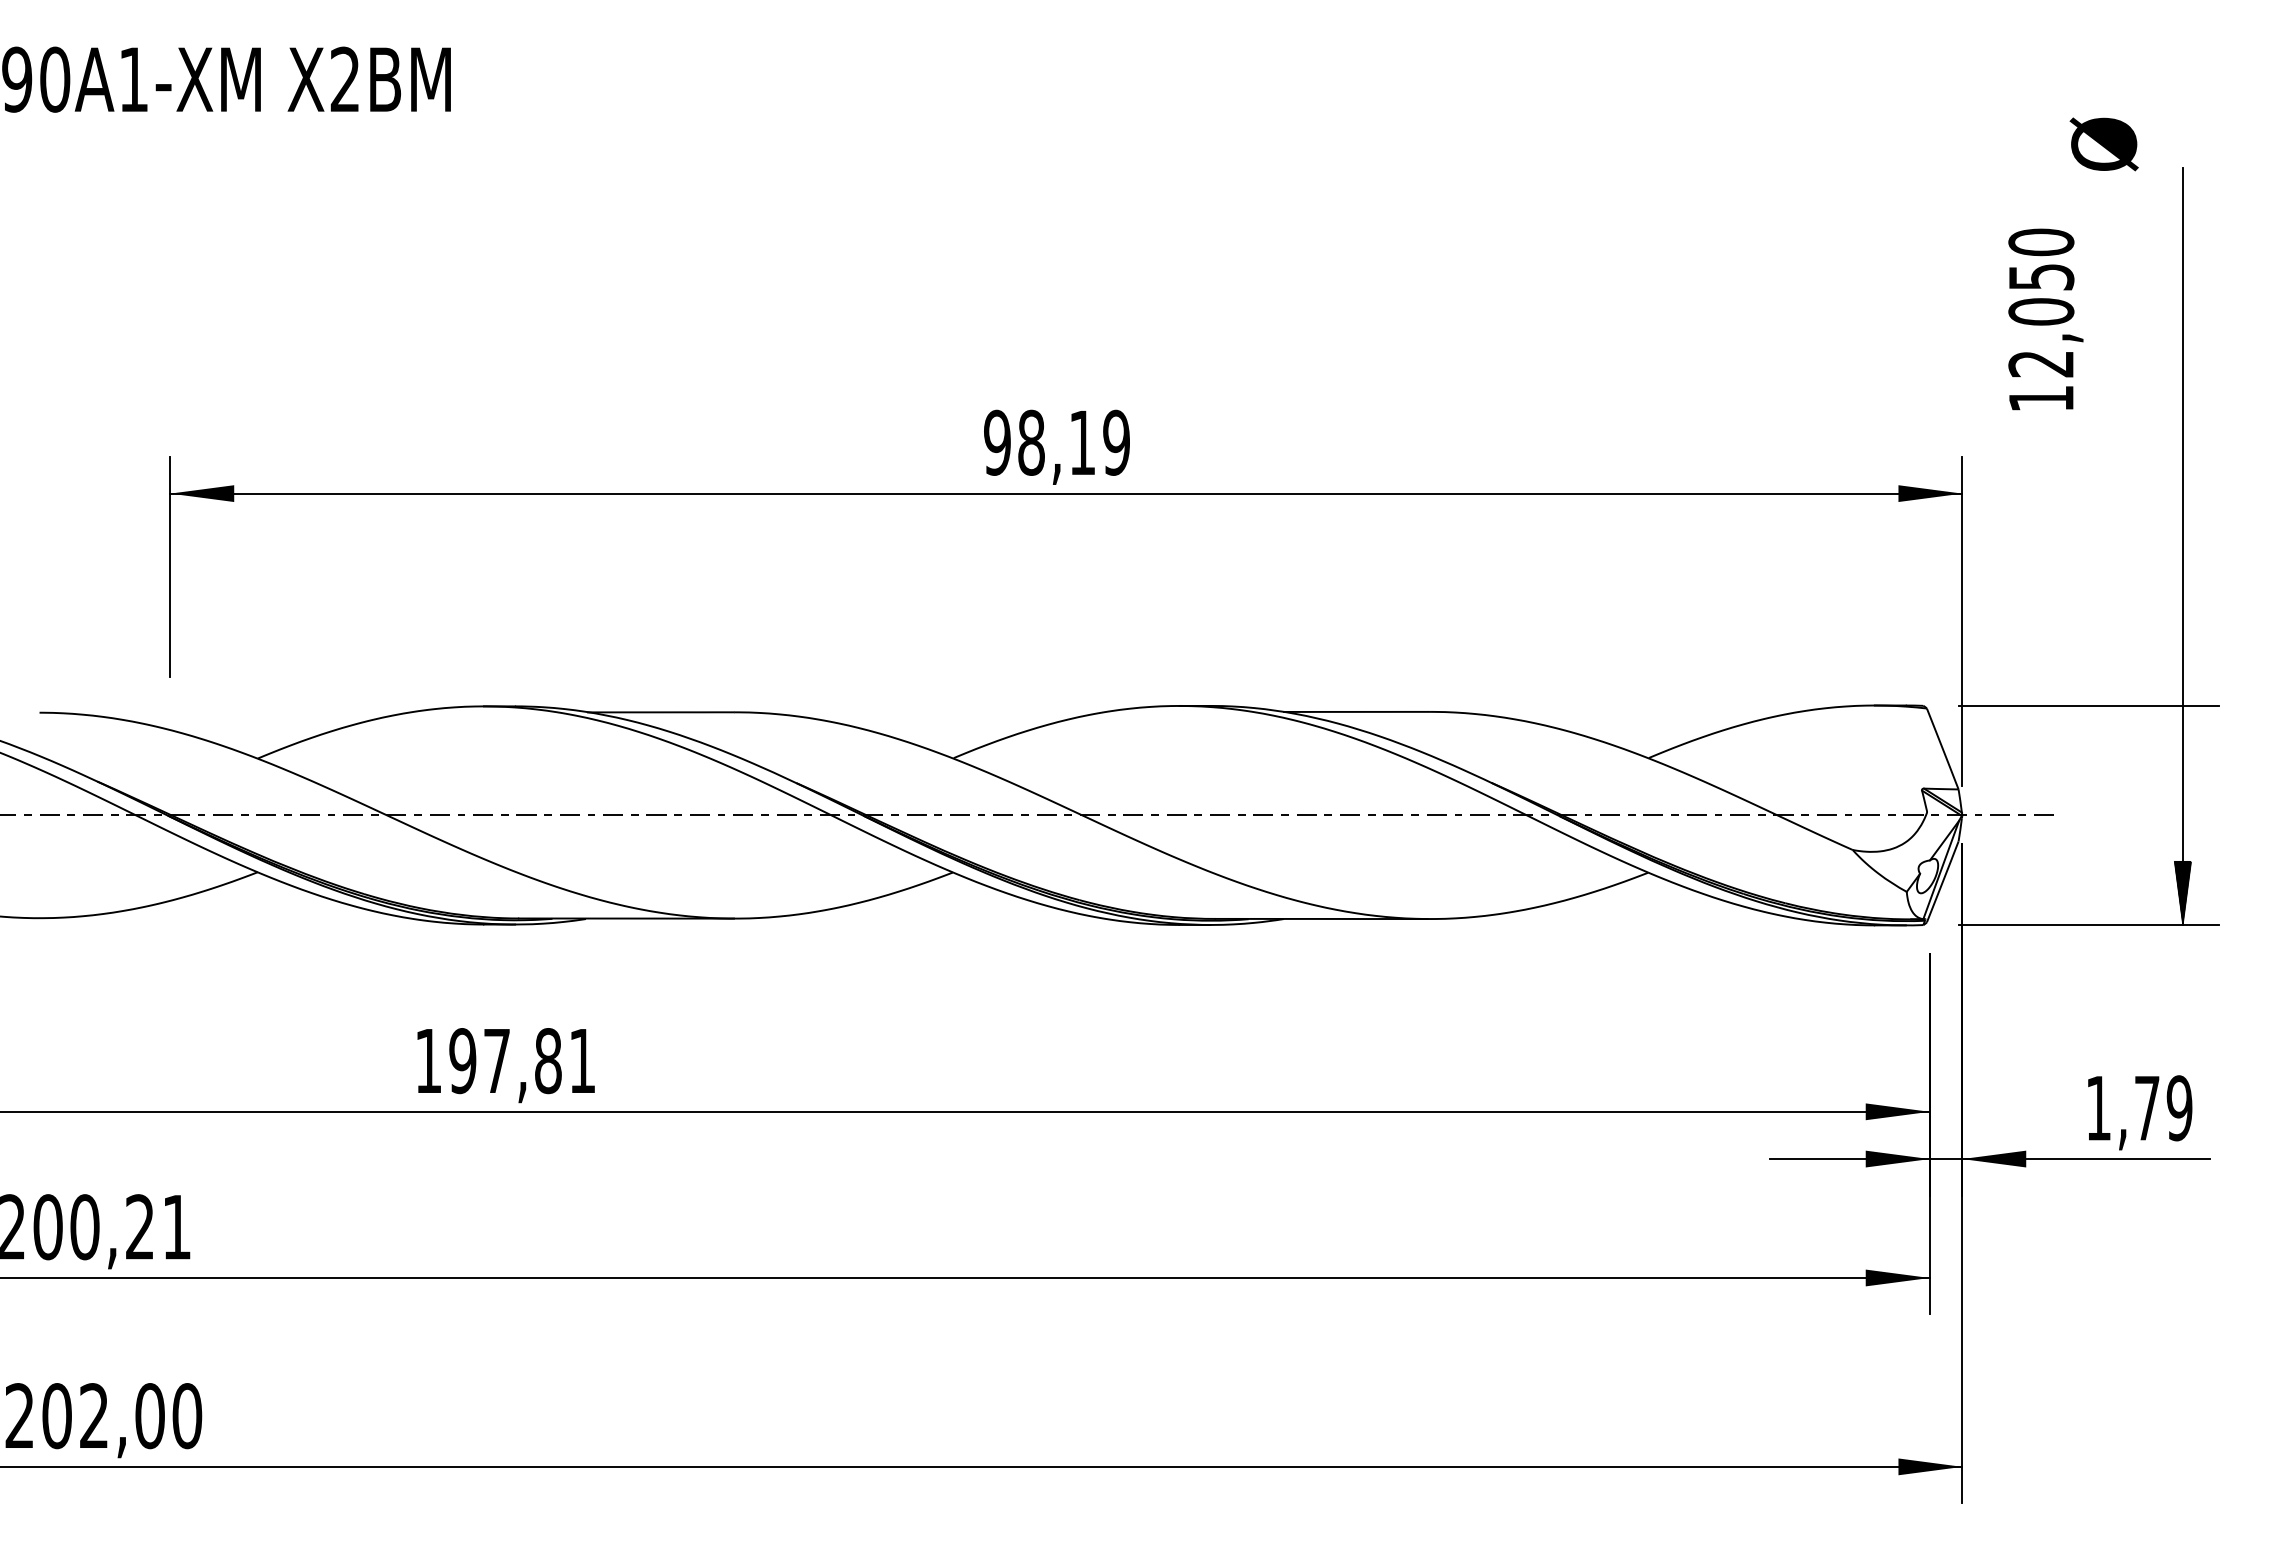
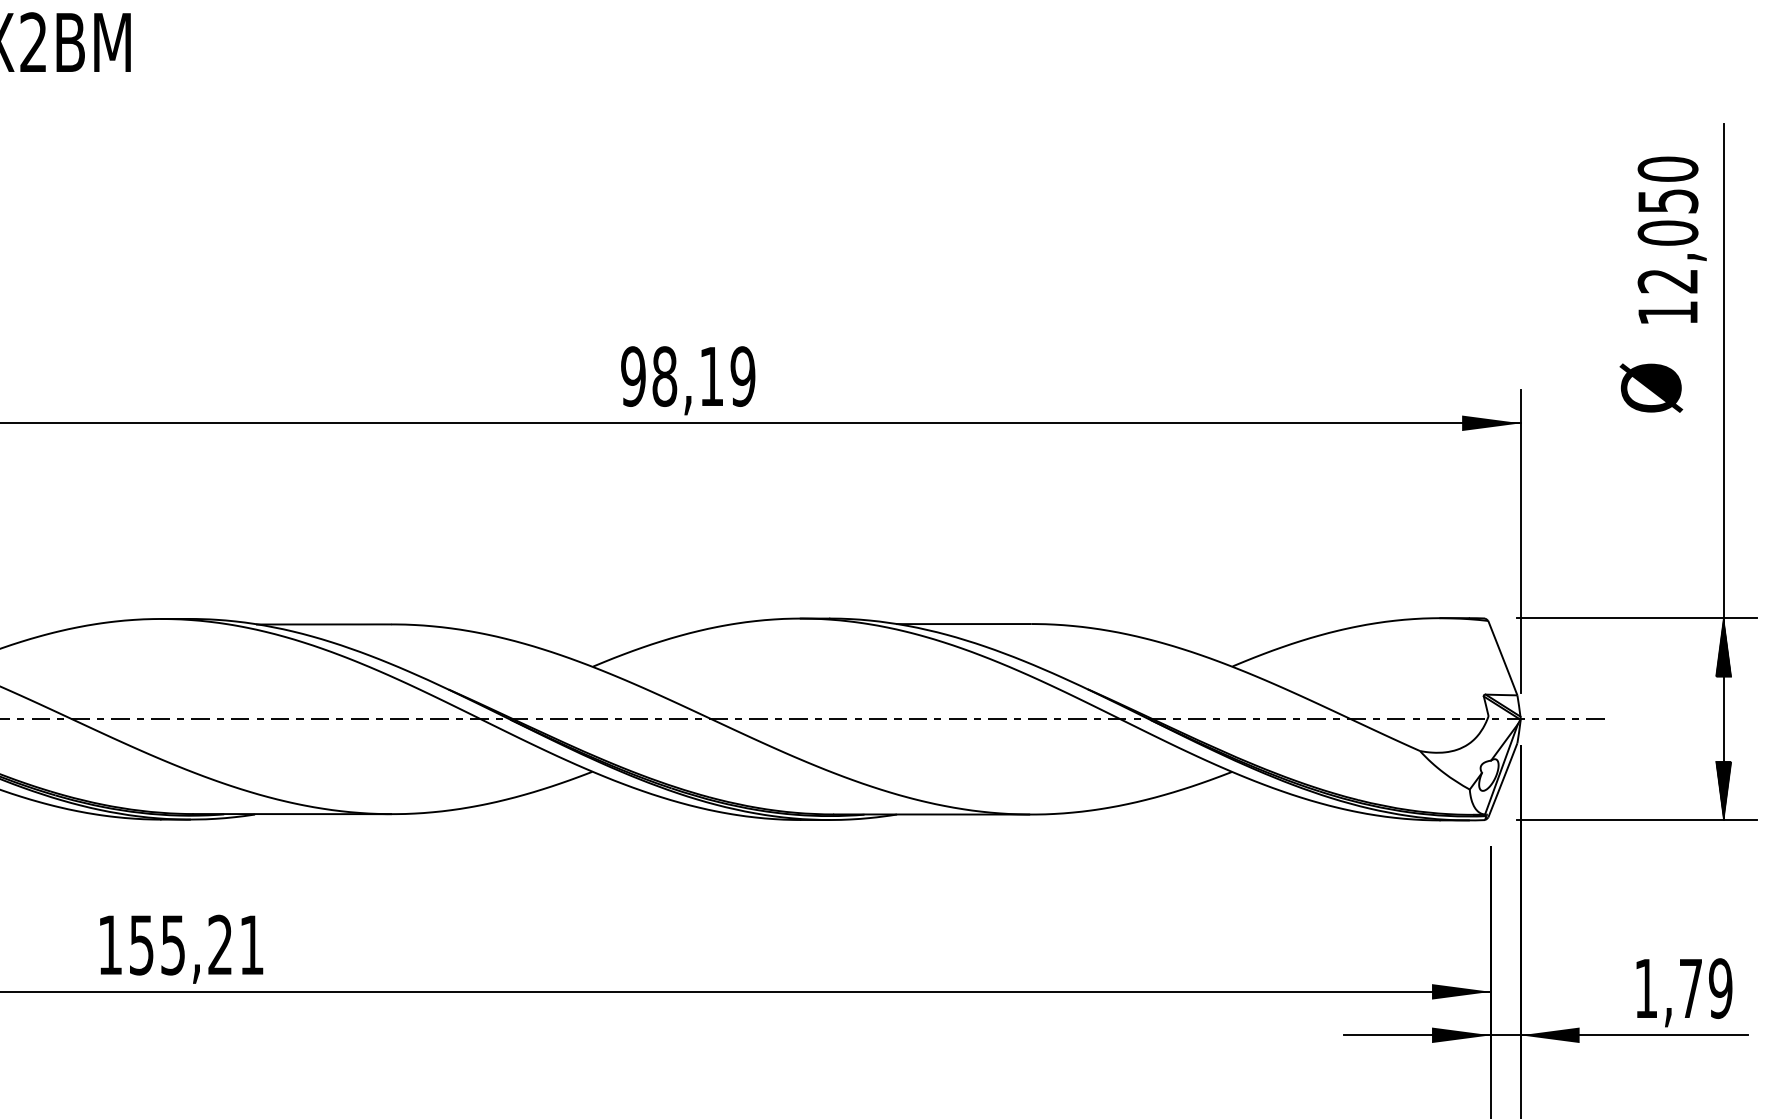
text: (2103, 144) -> (1650, 388), moved
text: (2045, 319) -> (1671, 240), moved
hatch: (2182, 737) -> (1723, 647), added
text: (505, 1061) -> (181, 945), 197,81 -> 155,21

